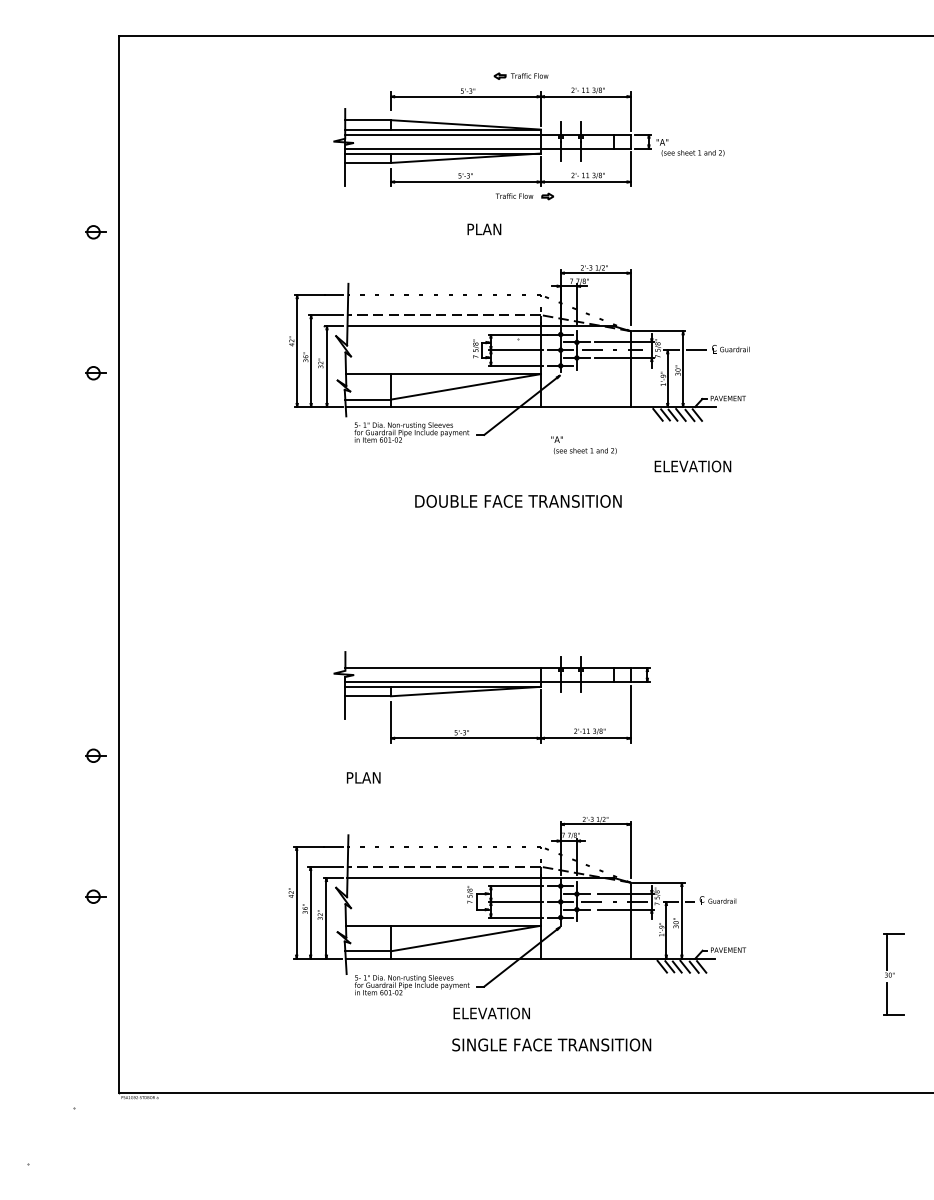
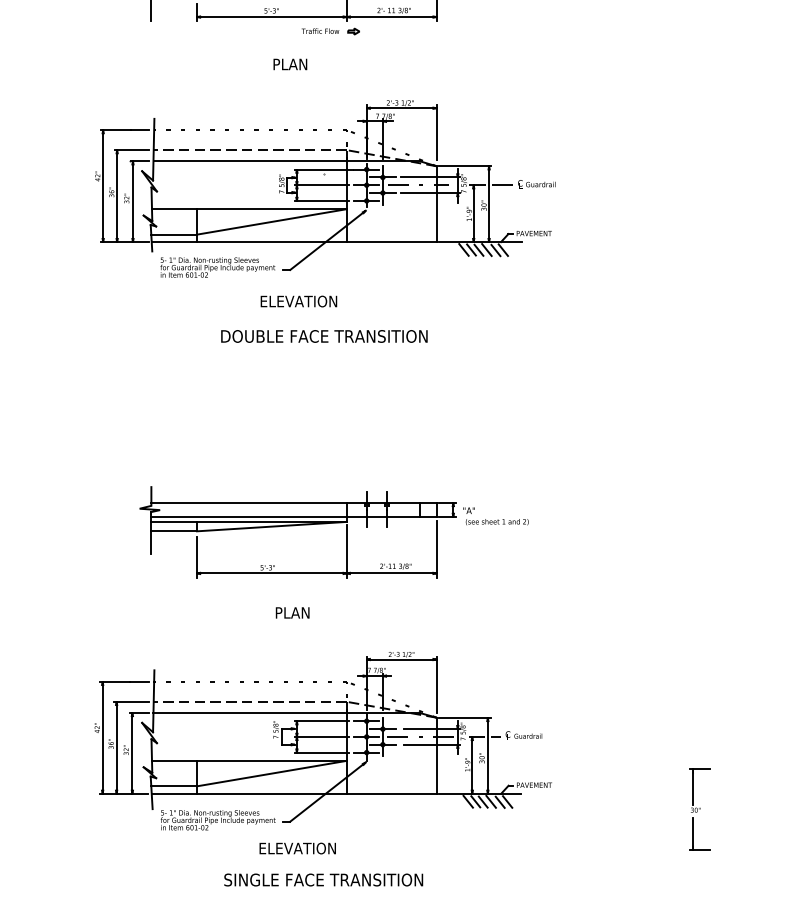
text: (583, 445) -> (495, 516), moved
text: (692, 466) -> (298, 301), moved
text: (363, 777) -> (292, 612), moved
text: (551, 1044) -> (323, 879), moved

